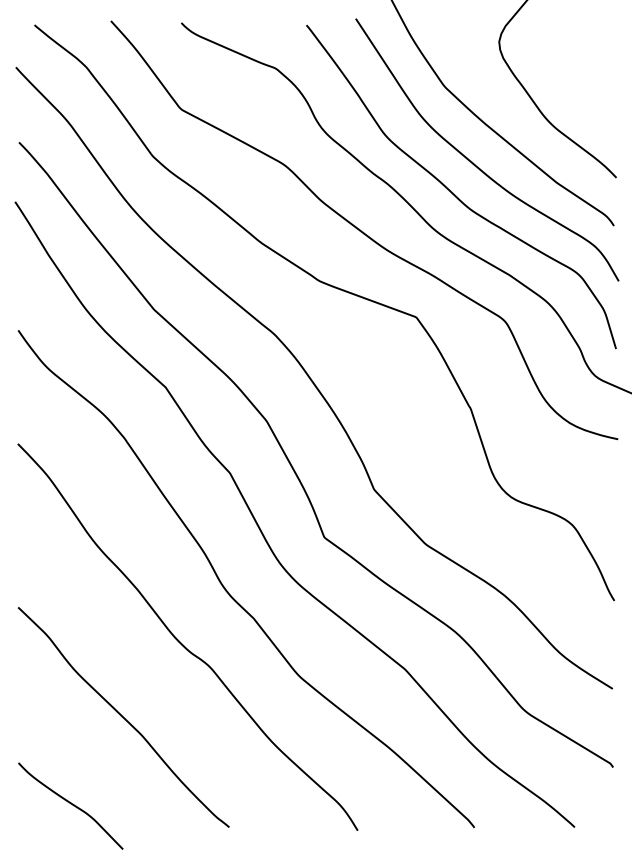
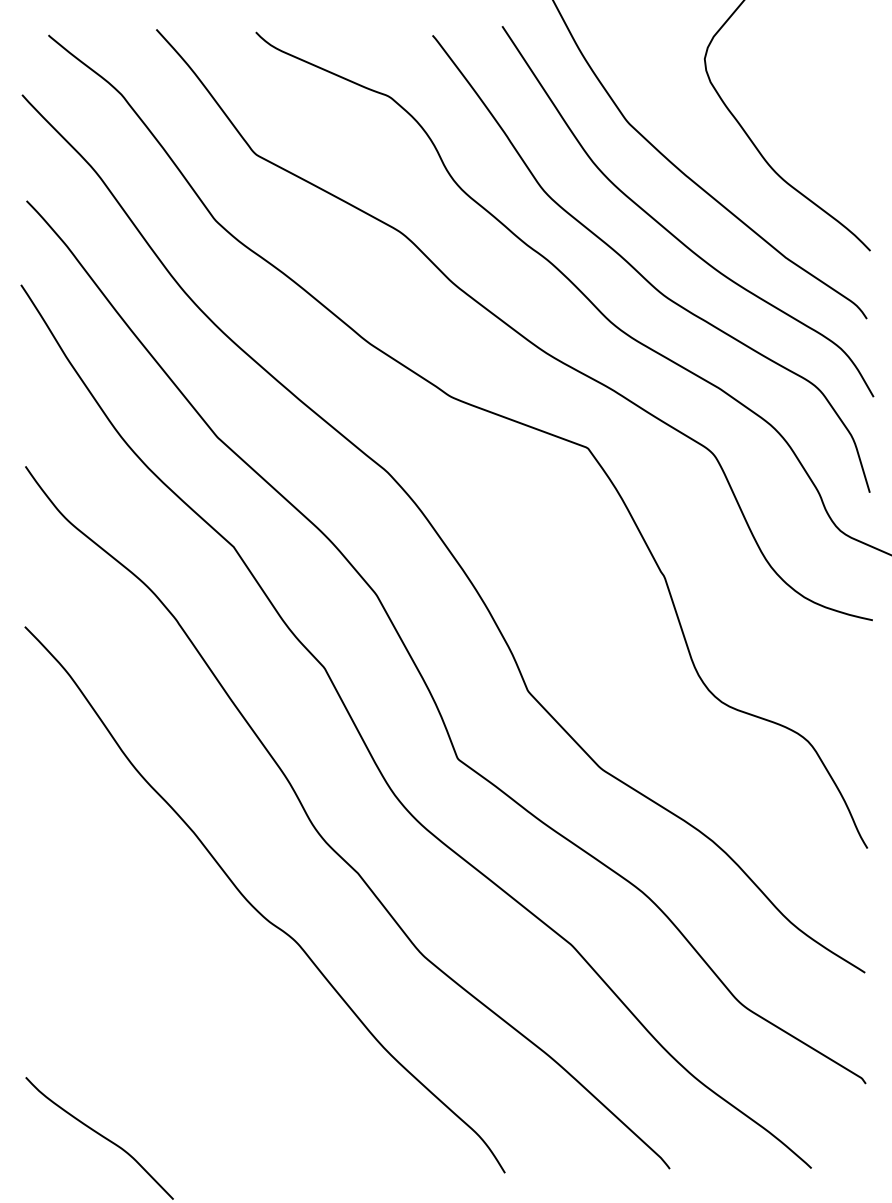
curve: (123, 716) -> (174, 1012), removed

